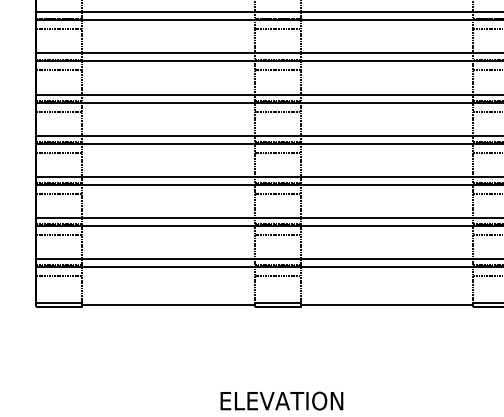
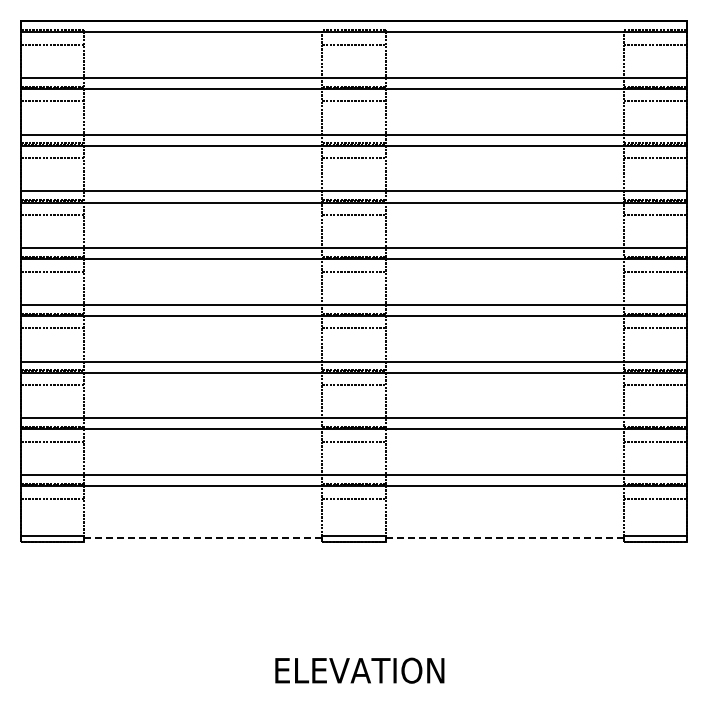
line: (168, 304) -> (203, 537), solid -> dashed
line: (387, 304) -> (505, 537), solid -> dashed

